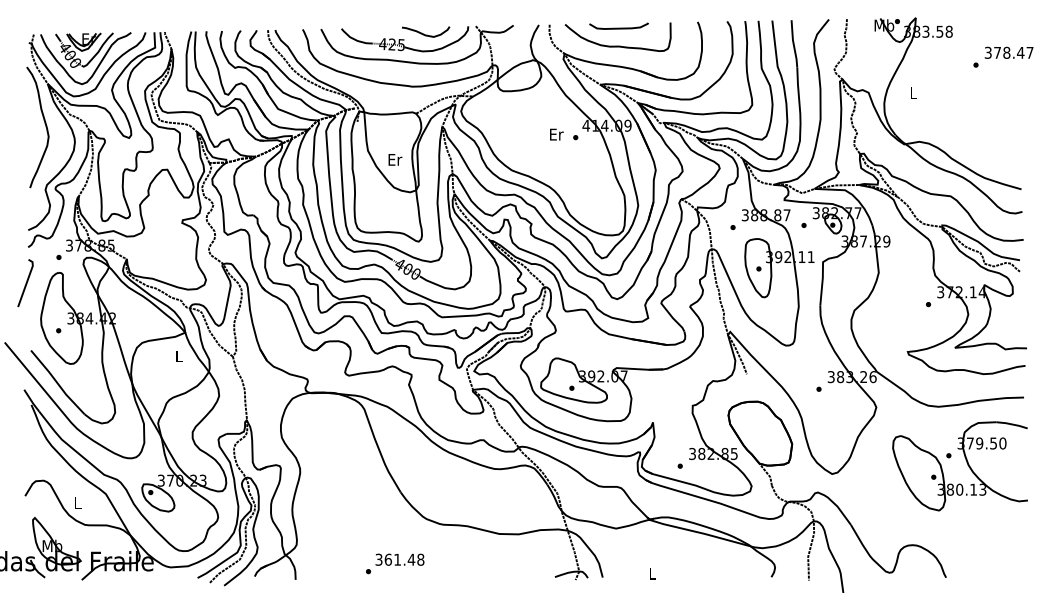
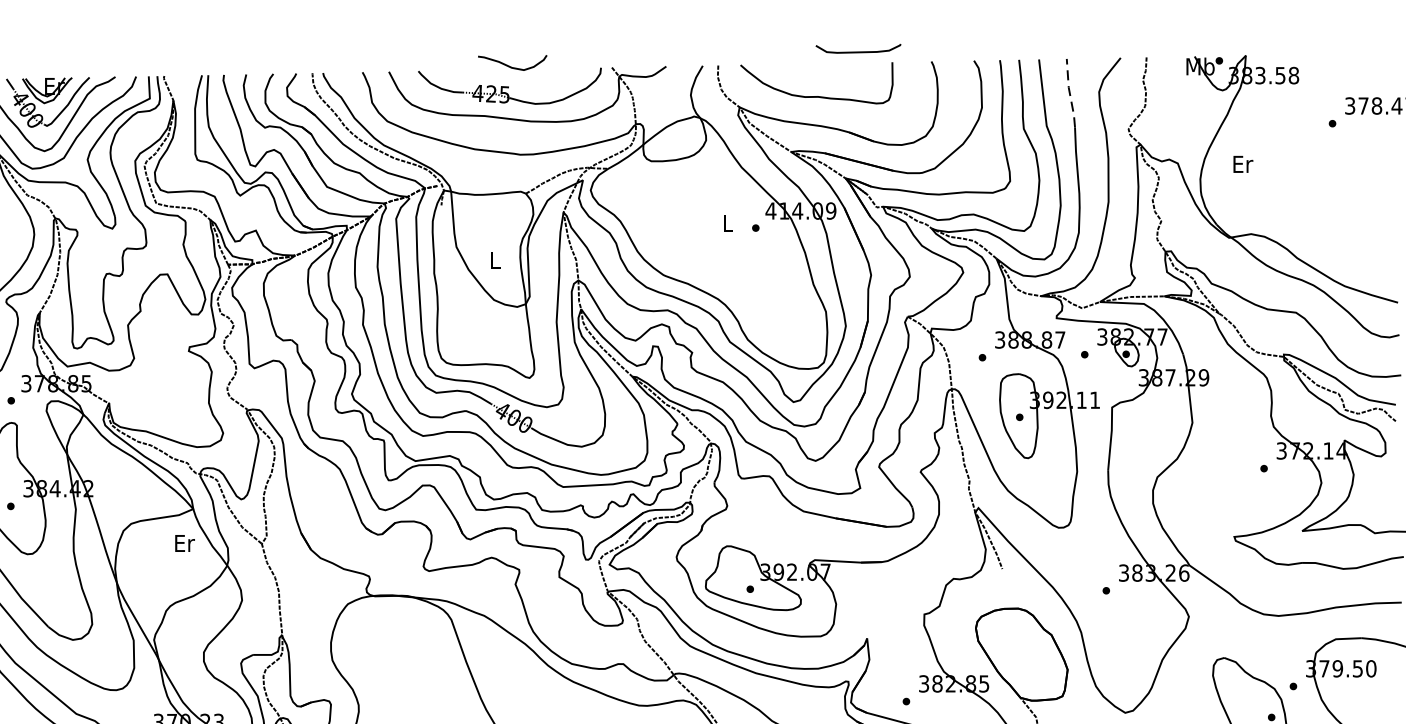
curve: (618, 27) -> (857, 50), moved
curve: (424, 33) -> (510, 65), moved
line: (793, 43) -> (1069, 92), solid -> dashed
text: (913, 93) -> (1242, 164), L -> Er
text: (556, 134) -> (728, 223), Er -> L
text: (395, 159) -> (496, 259), Er -> L
text: (179, 356) -> (184, 543), L -> Er

